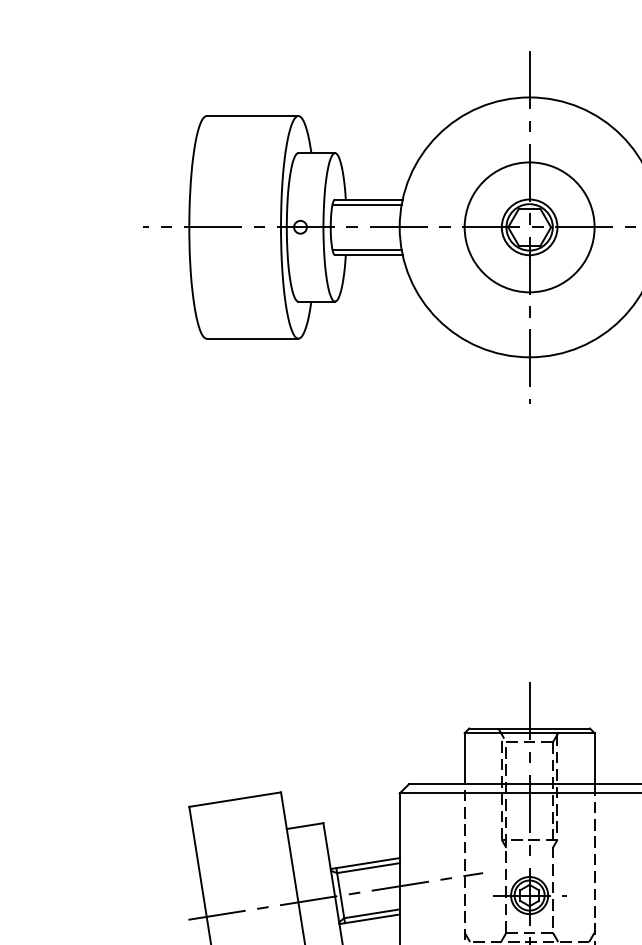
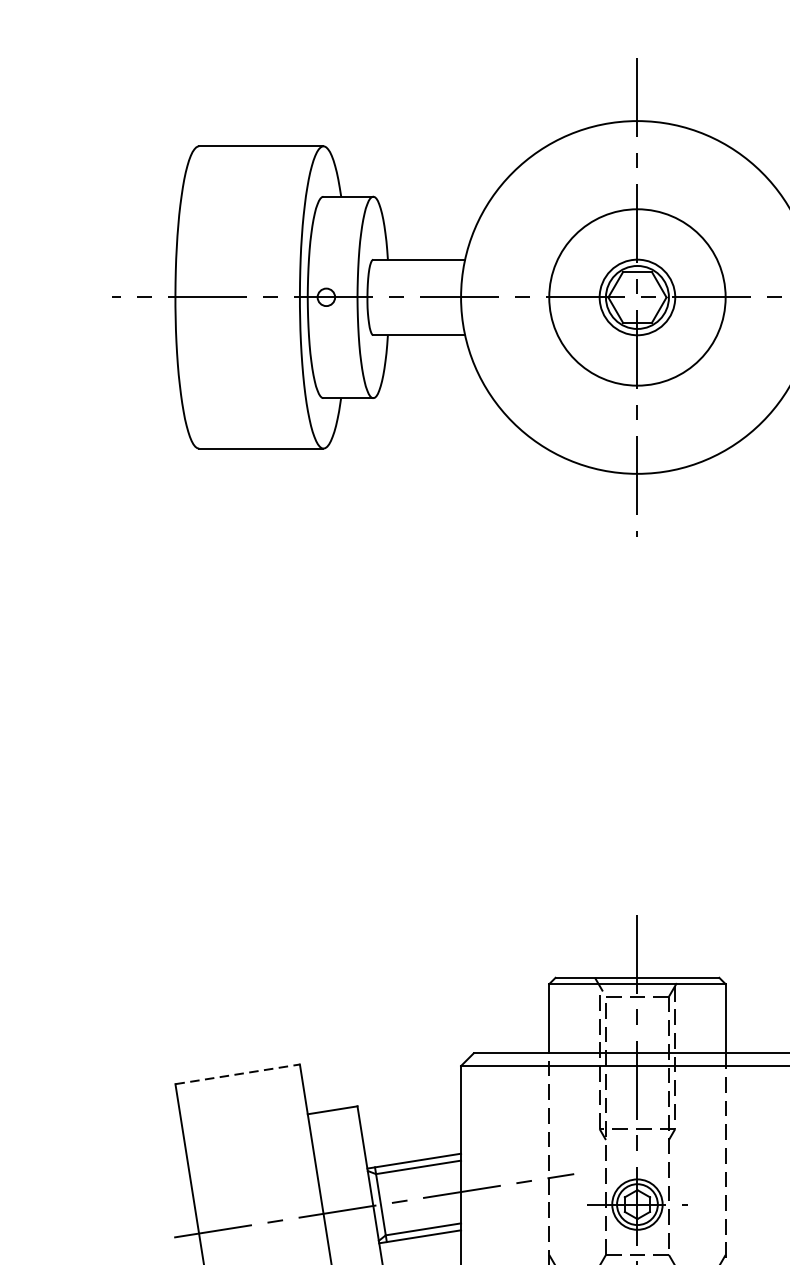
line: (366, 204) -> (415, 266), removed
line: (366, 250) -> (415, 328), removed
line: (235, 799) -> (238, 1074), solid -> dashed

